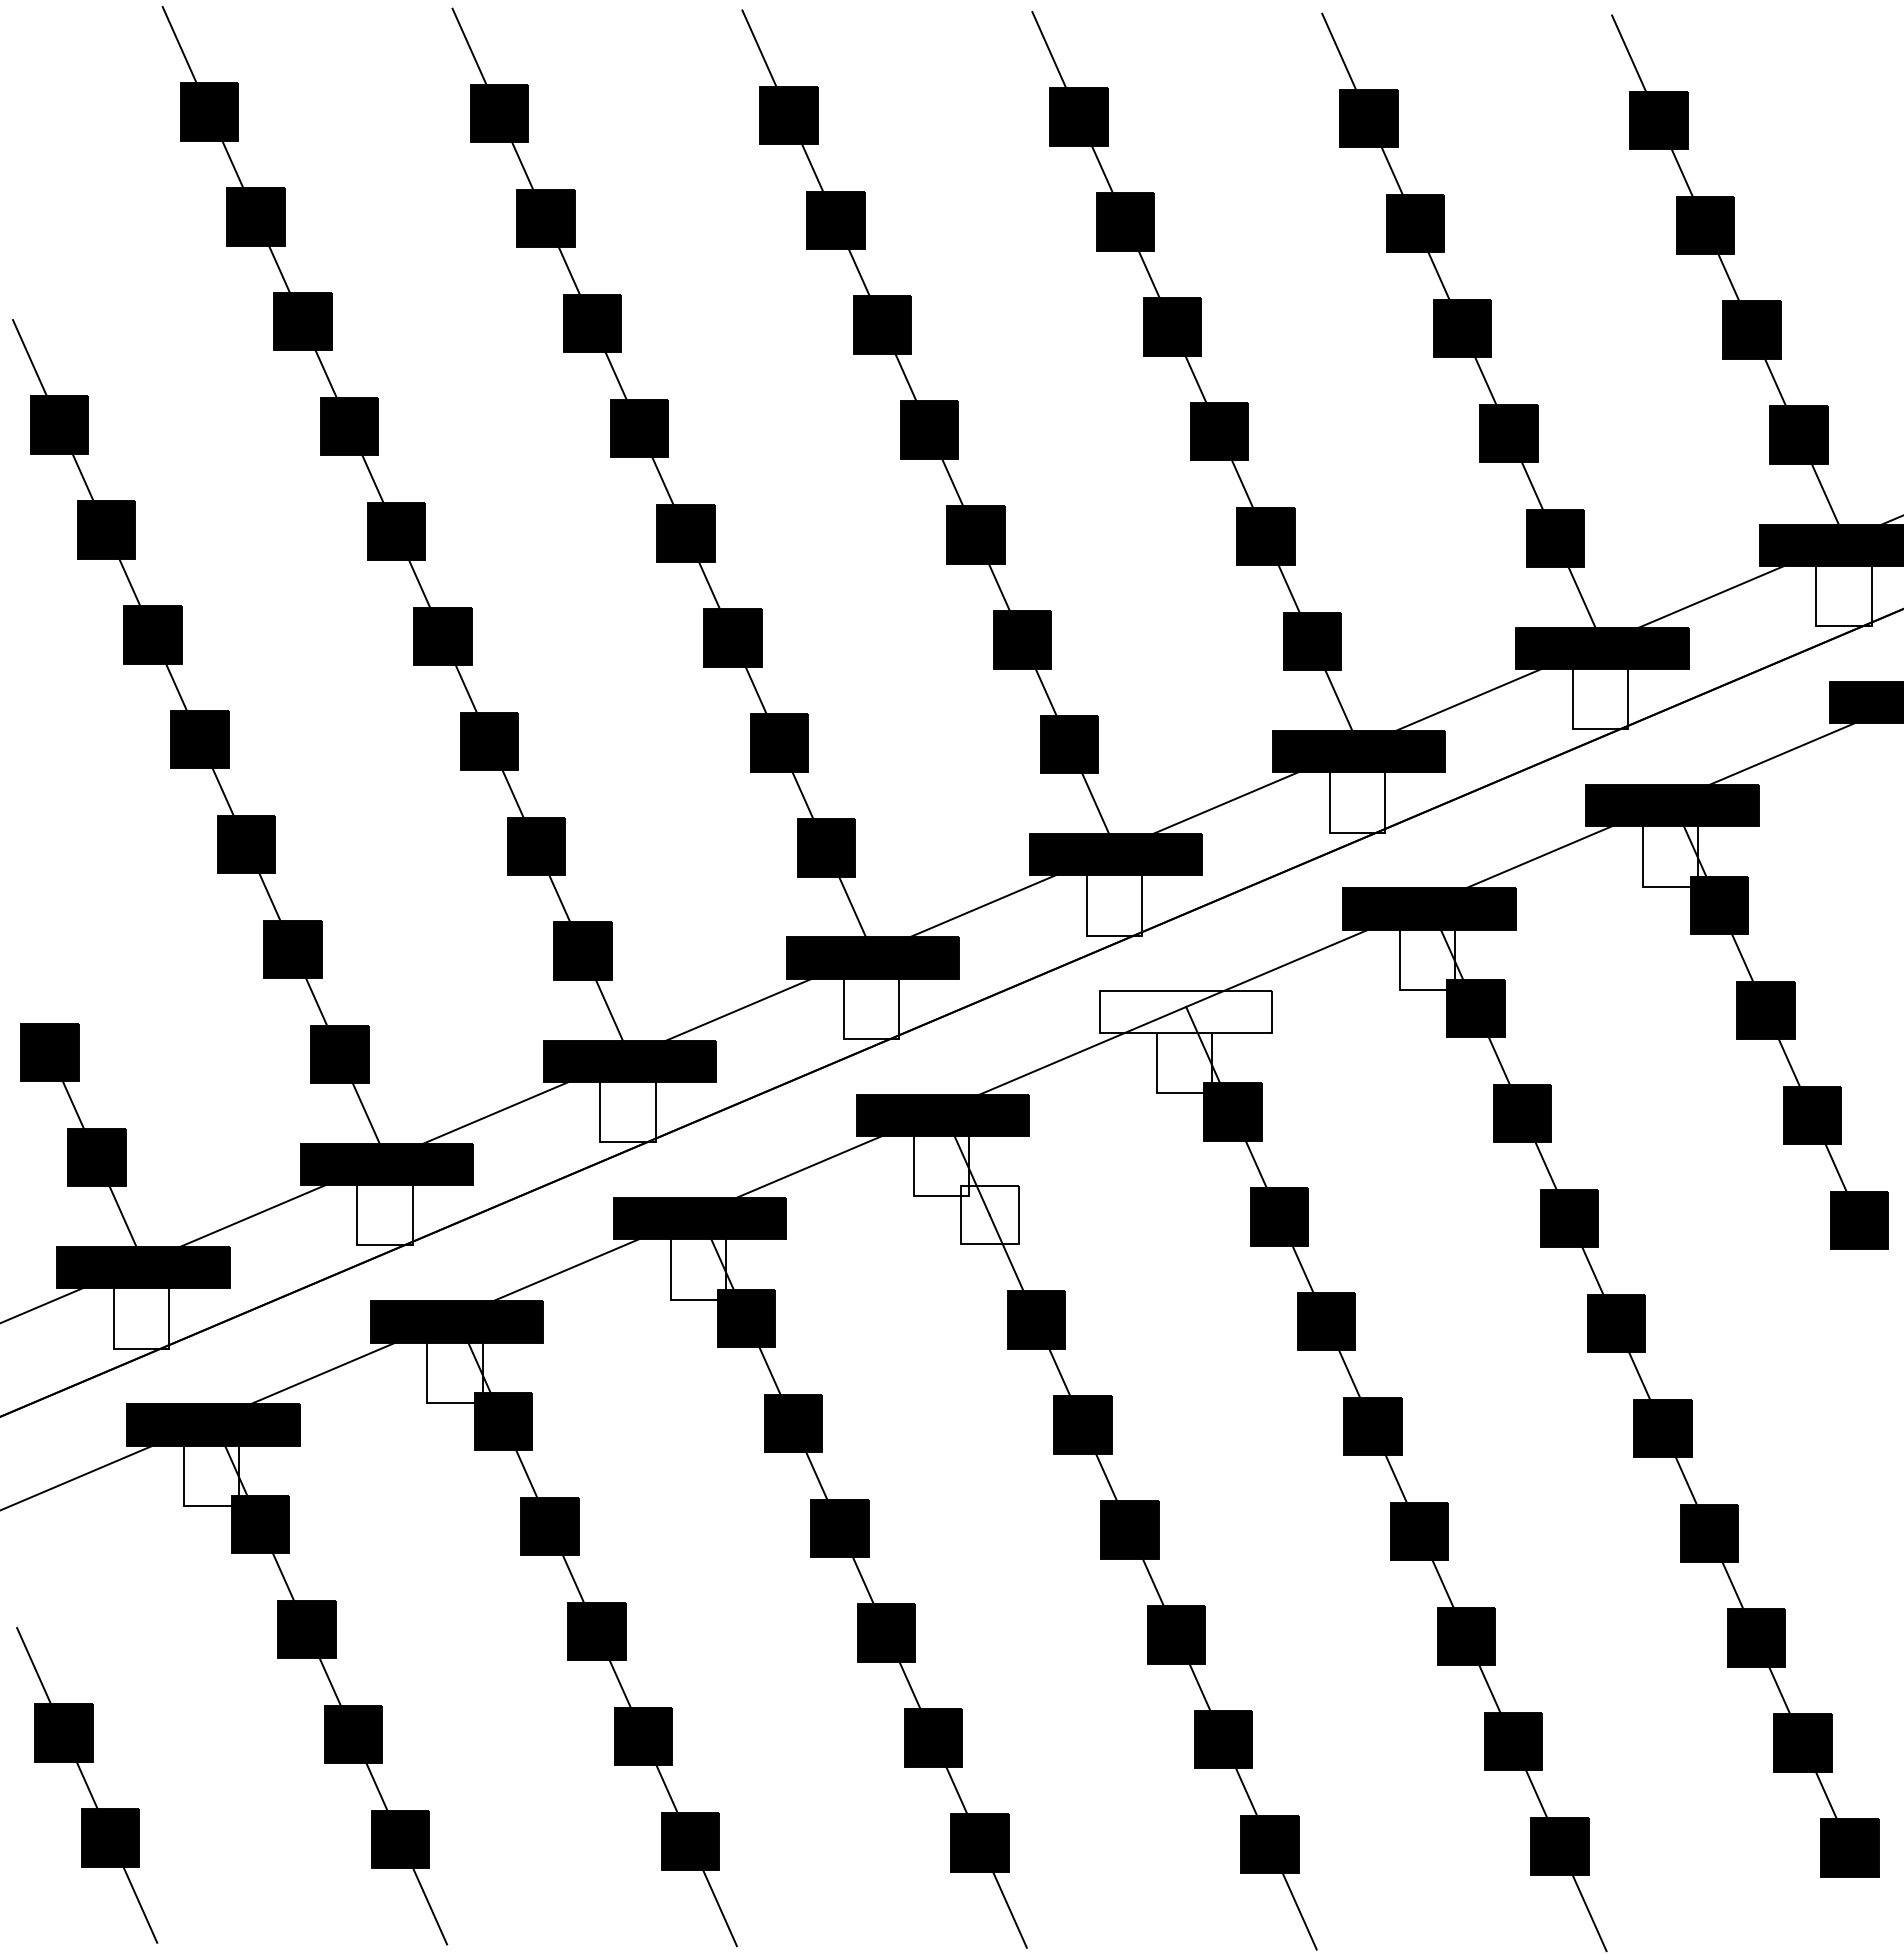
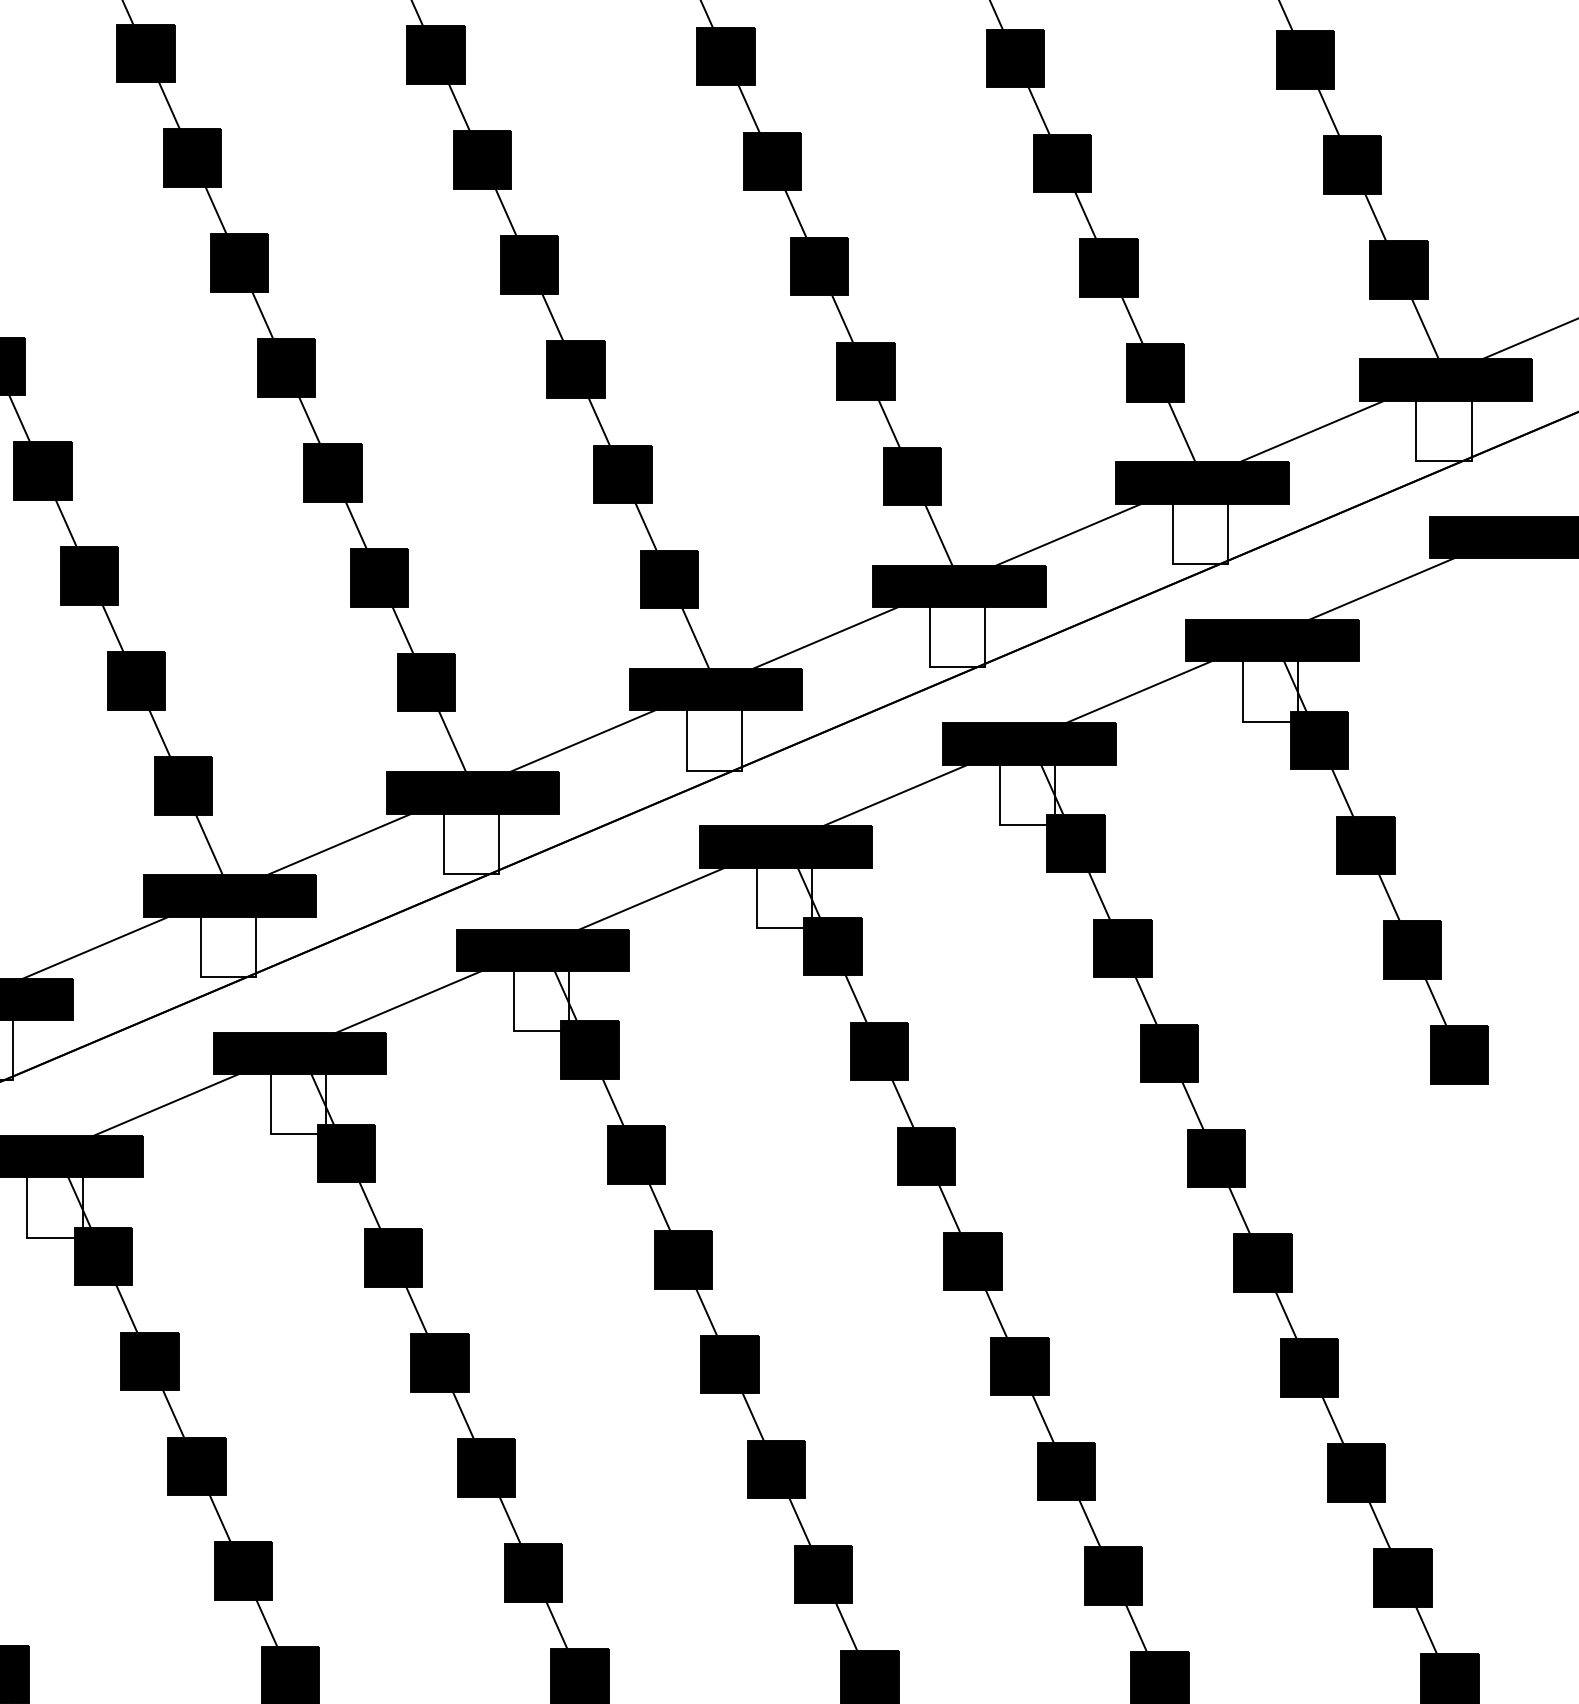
fill: (1186, 1011) -> (786, 846), added
fill: (989, 1214) -> (589, 1049), added

